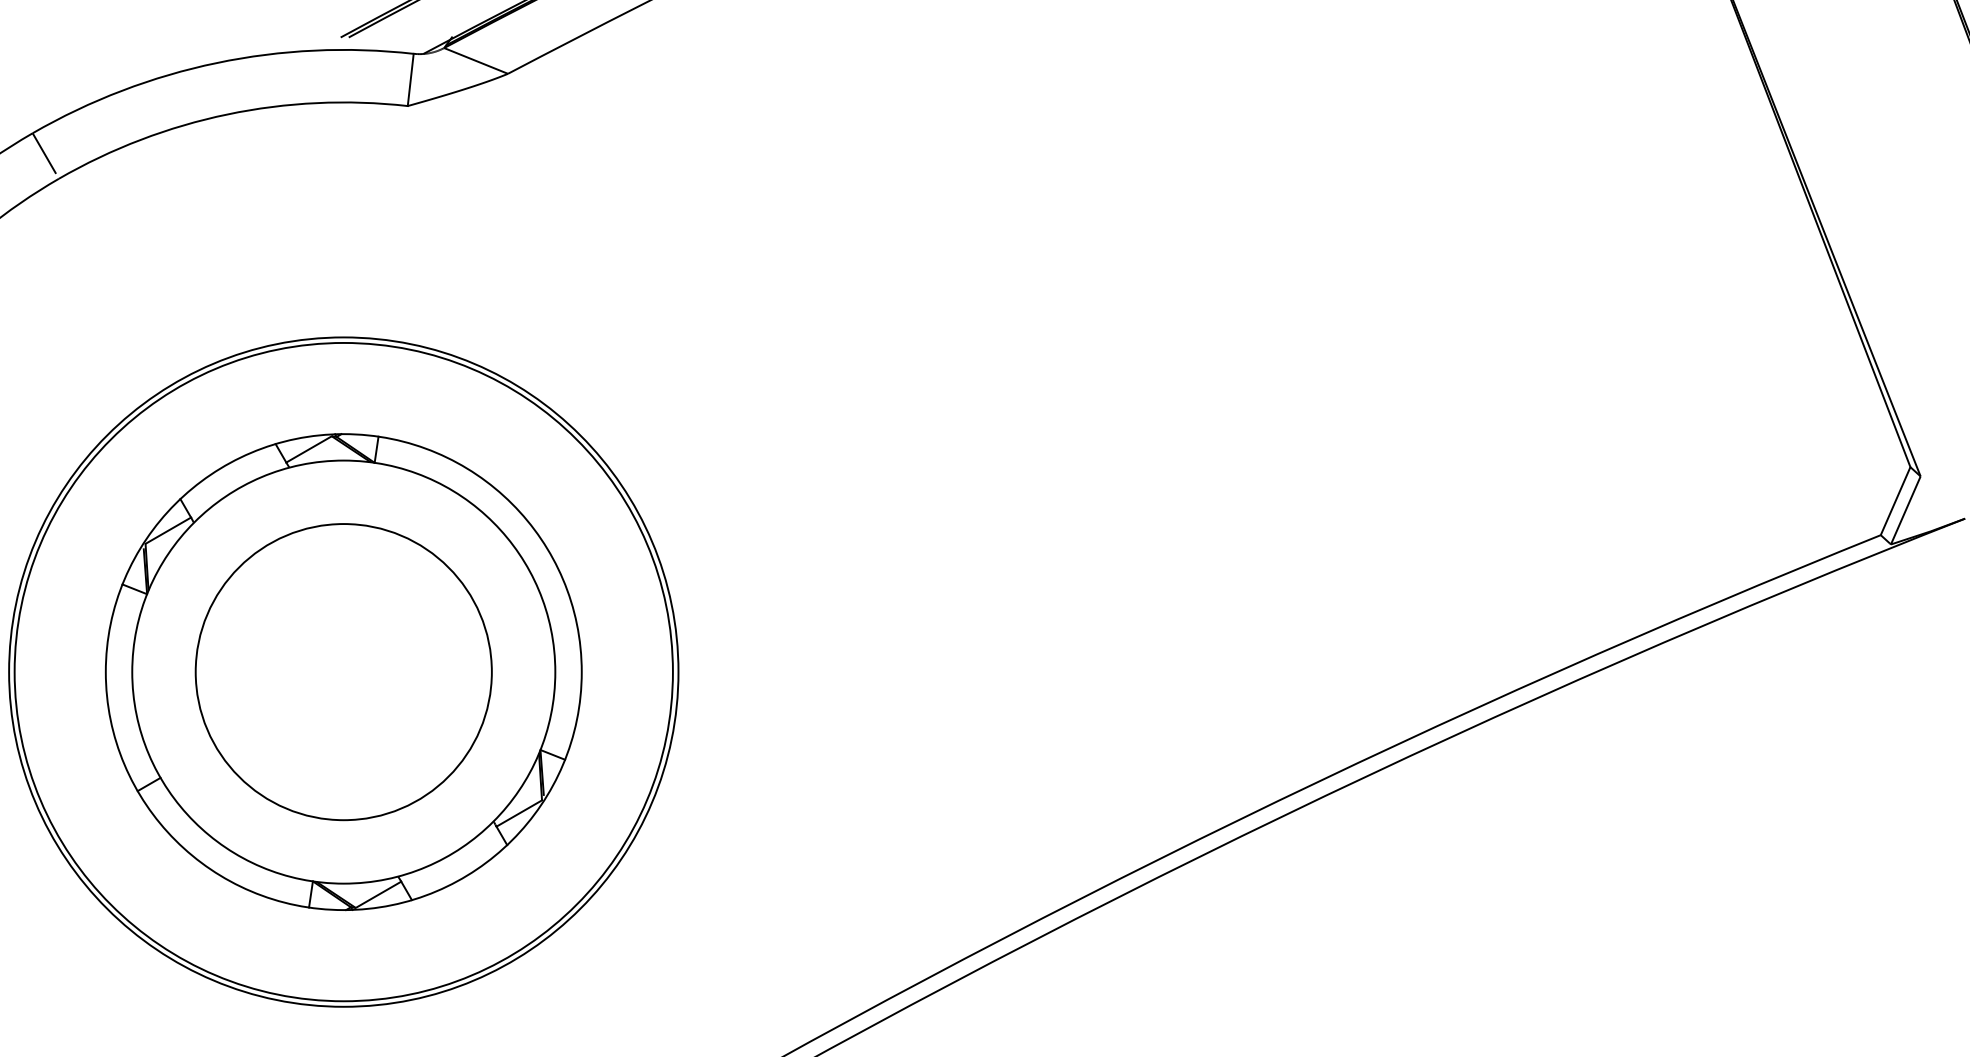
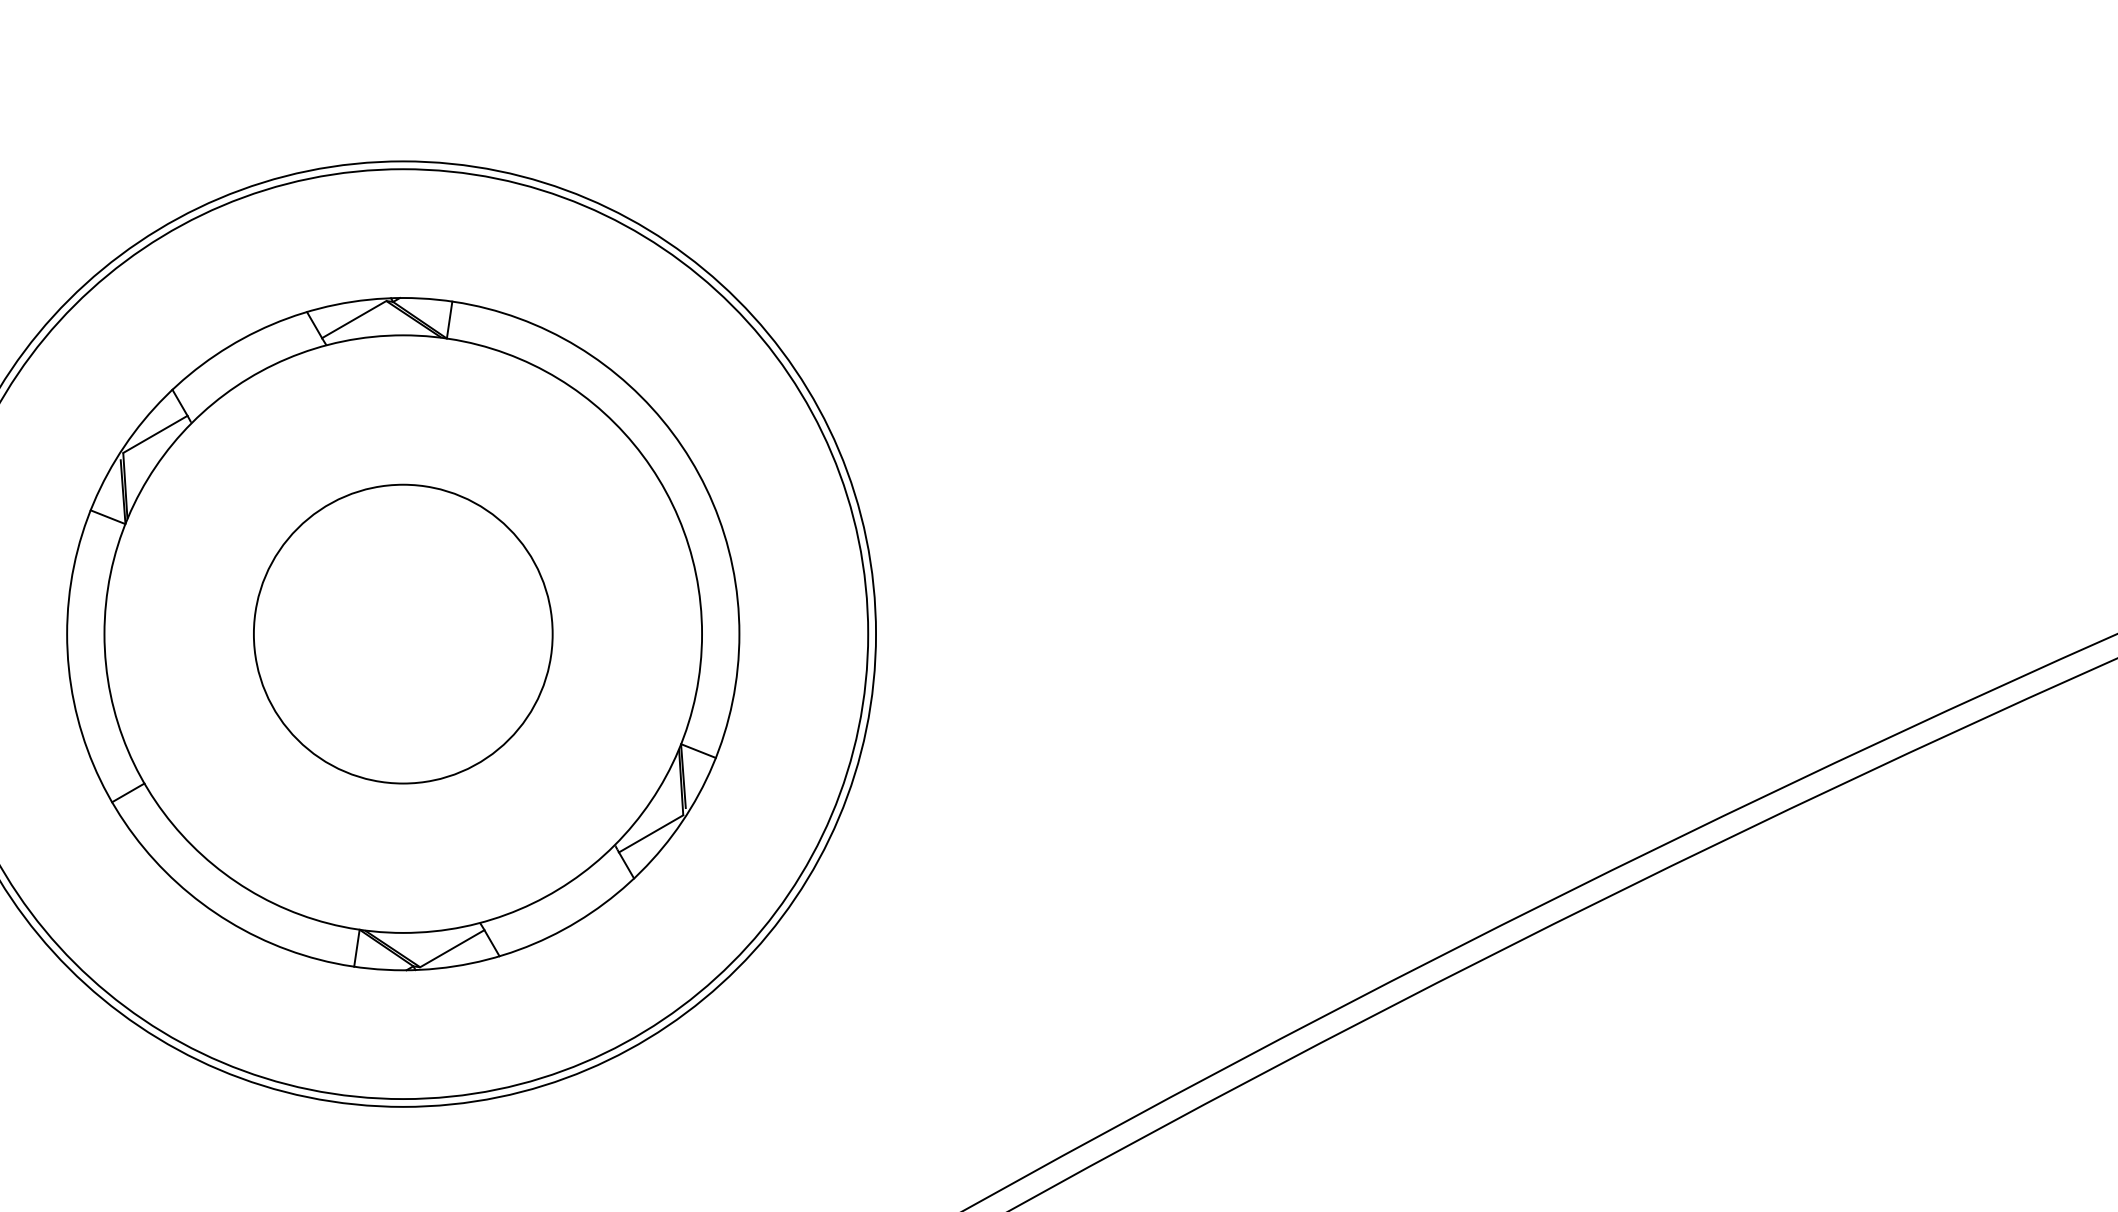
circle: (343, 671) -> (402, 633), size x0.71

